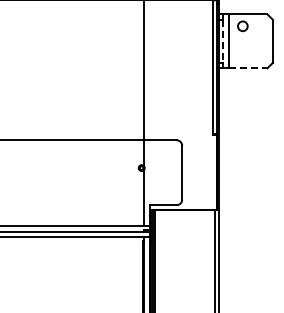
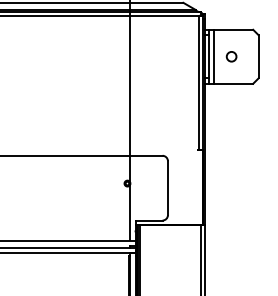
circle: (242, 25) -> (231, 55), moved
line: (223, 41) -> (209, 56), dashed -> solid
line: (248, 68) -> (234, 83), dashed -> solid

